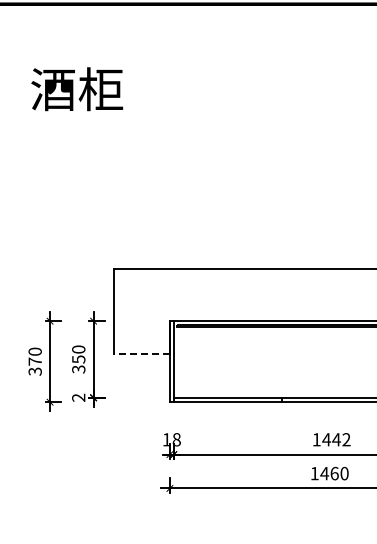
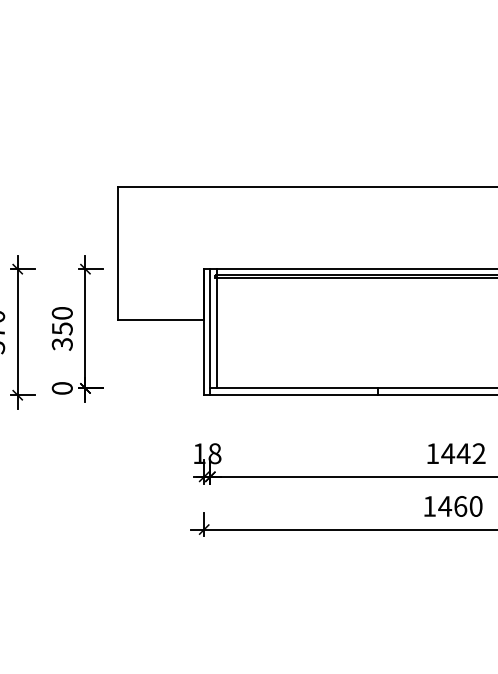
line: (142, 354) -> (161, 321), dashed -> solid
line: (177, 359) -> (216, 328), added
text: (78, 397) -> (61, 387), 2 -> 0

